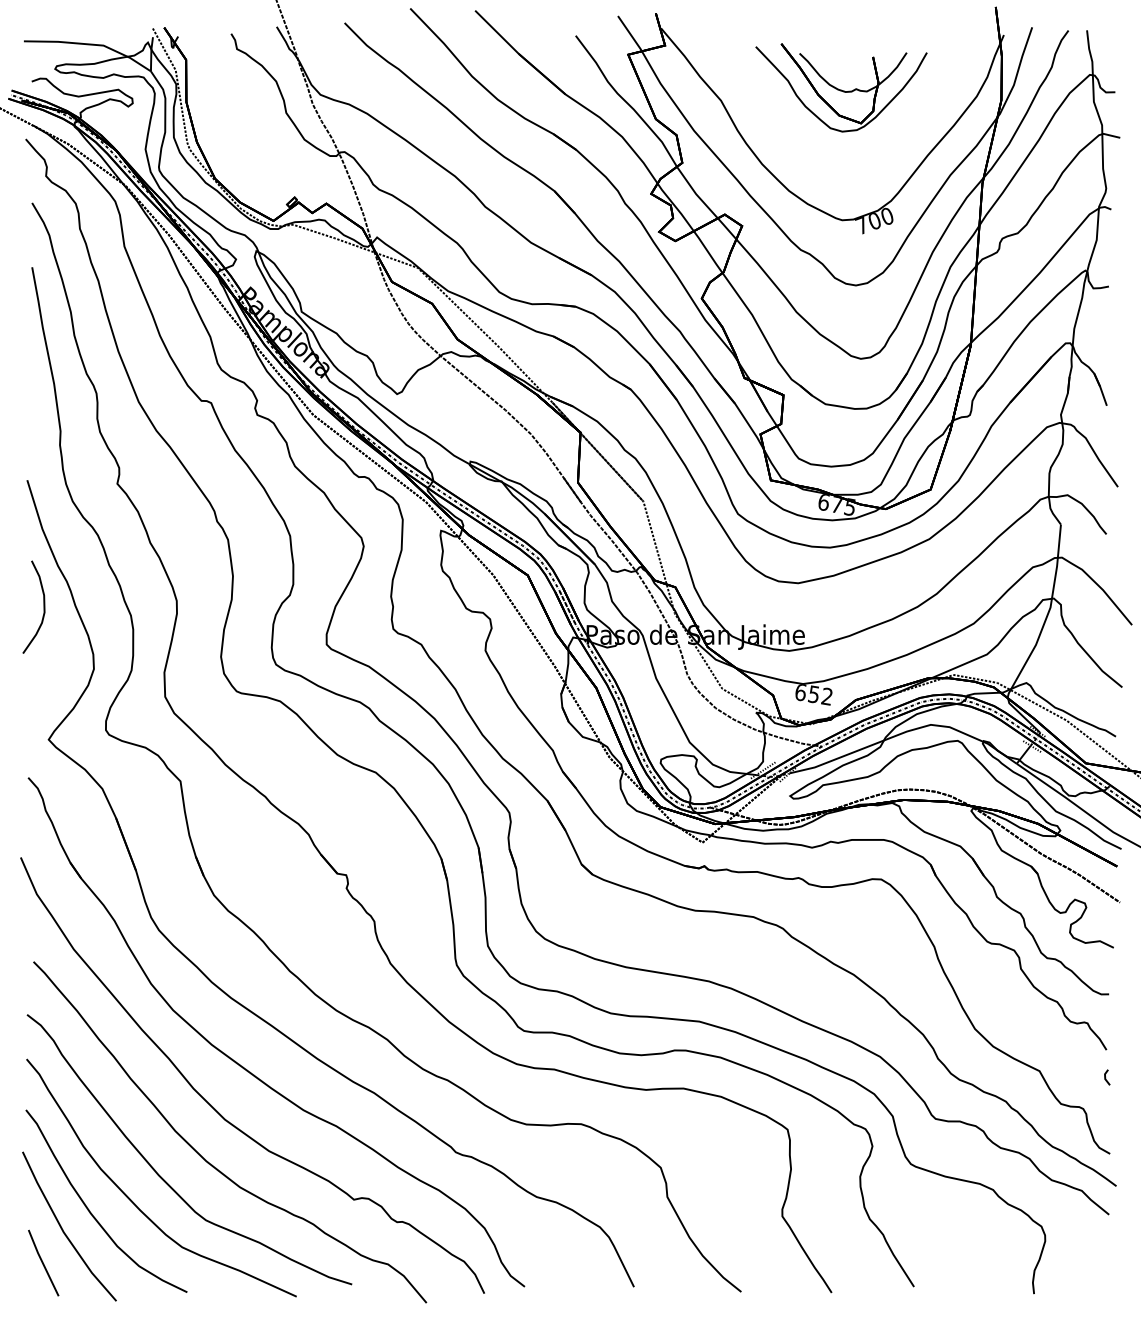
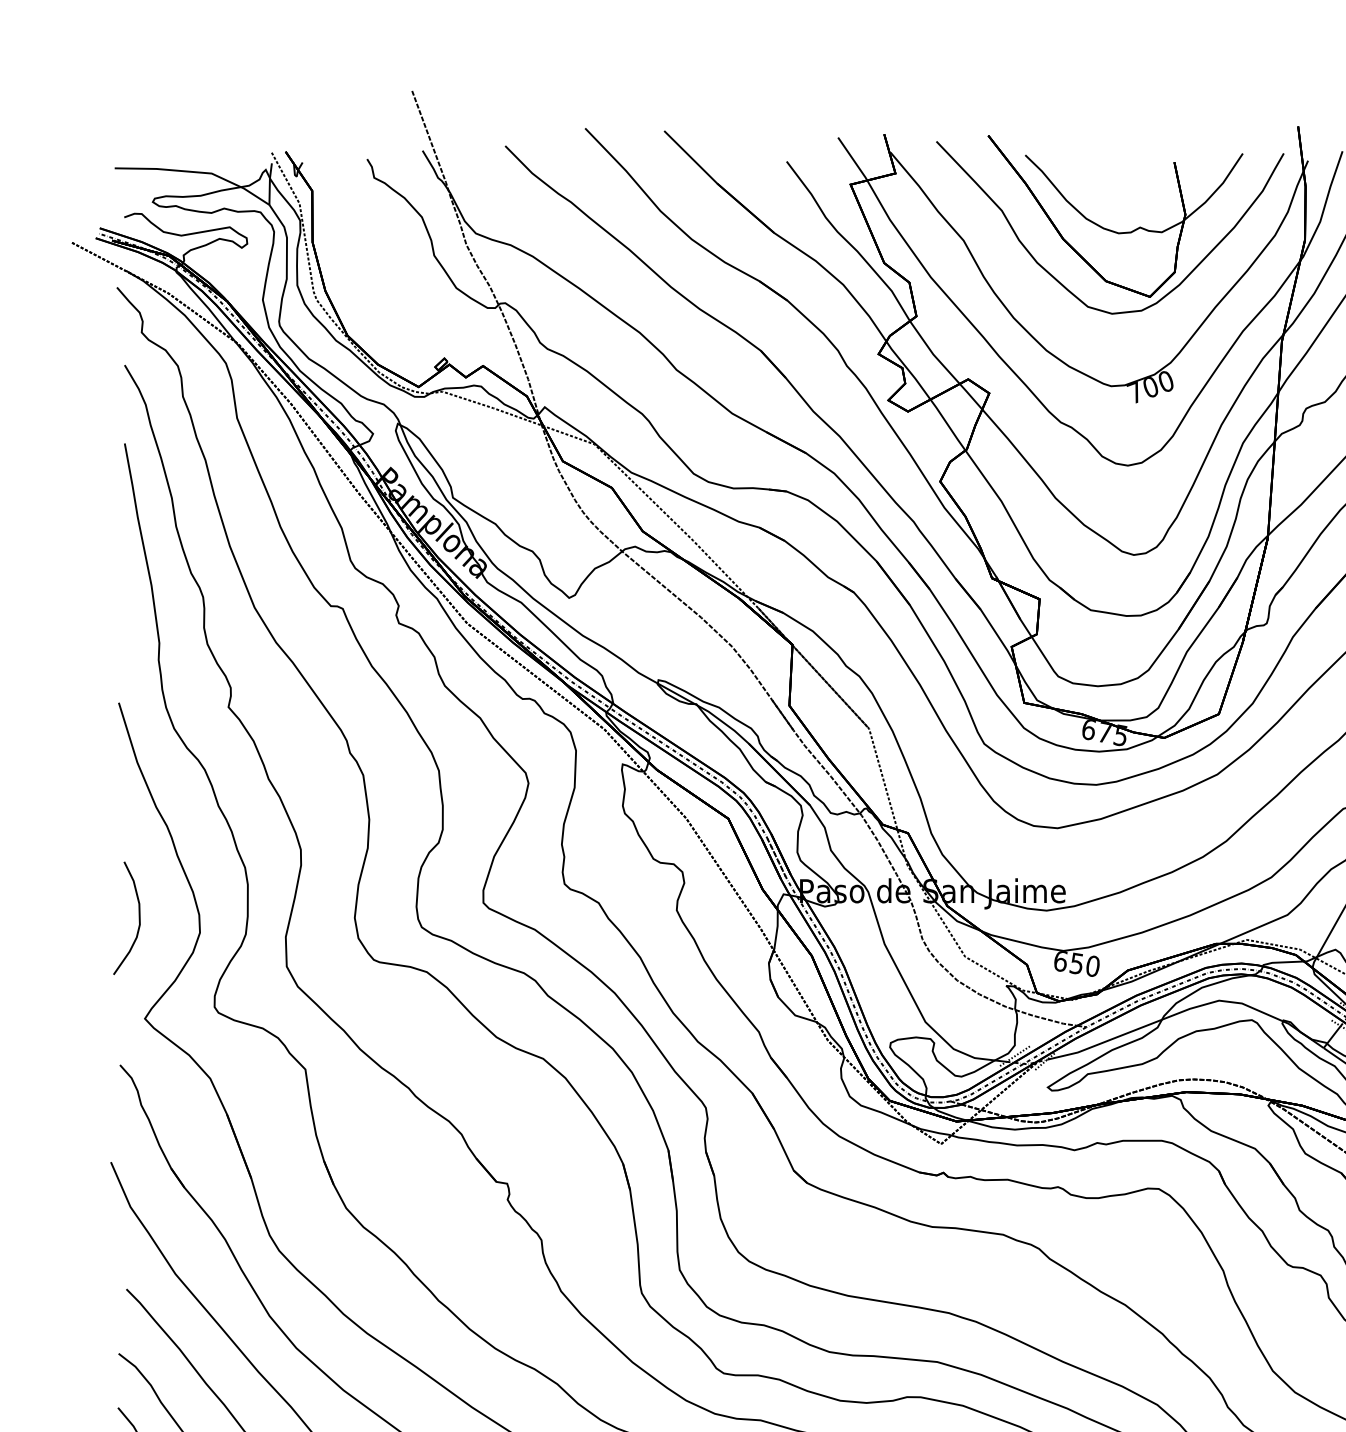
part: (841, 87) -> (1110, 224), size x1.67
curve: (43, 606) -> (138, 917), moved
text: (826, 696) -> (1092, 966), 652 -> 650

